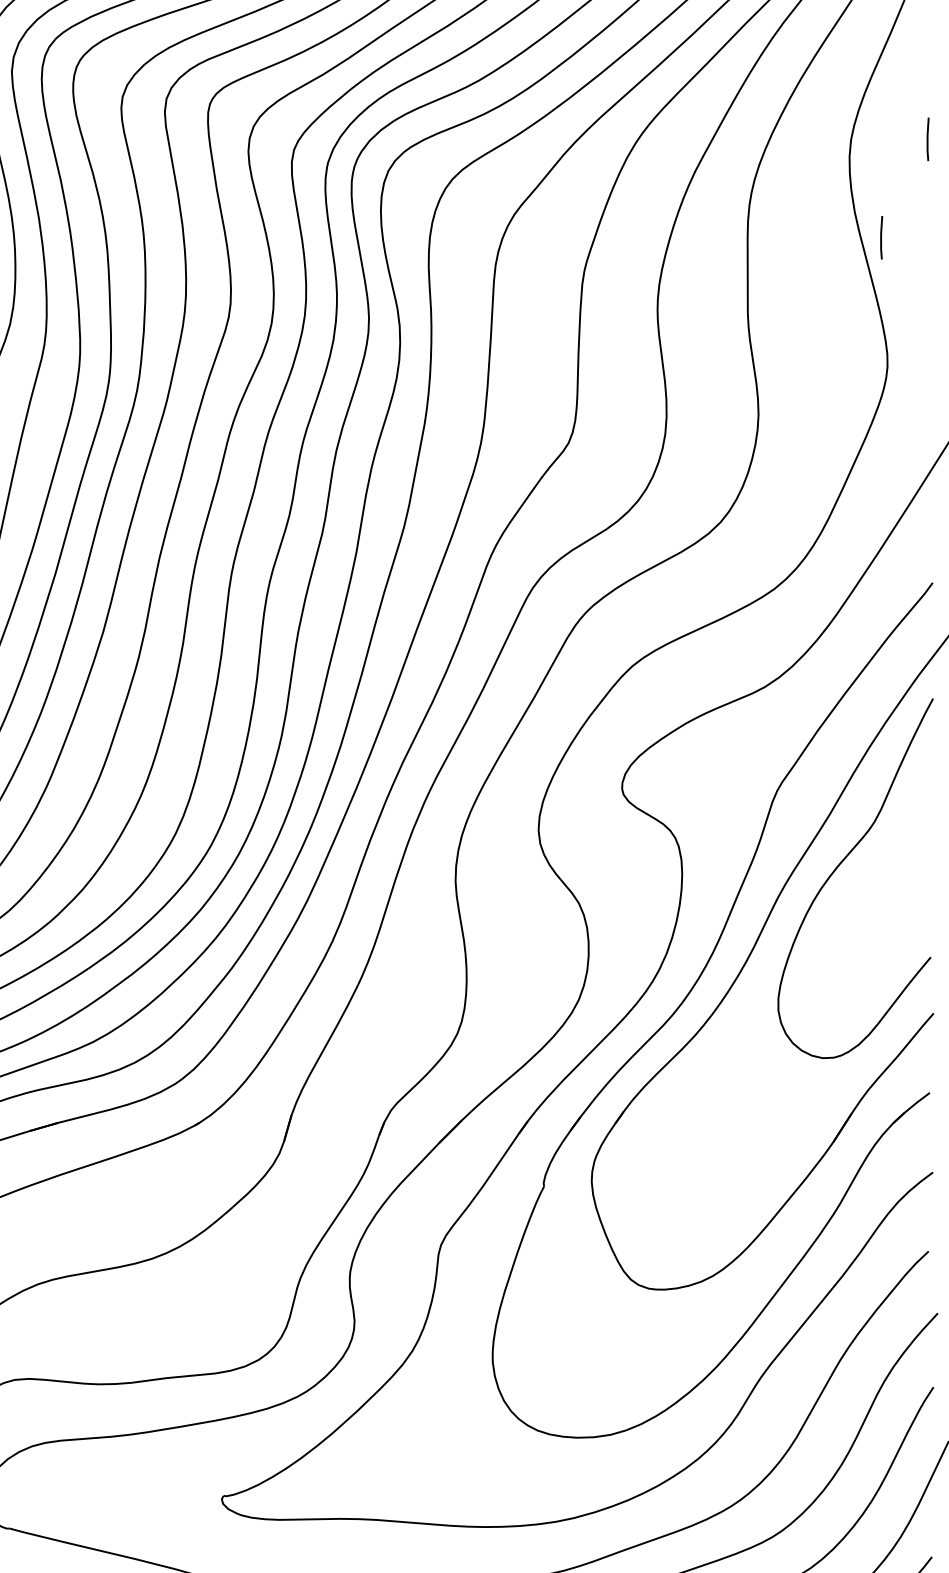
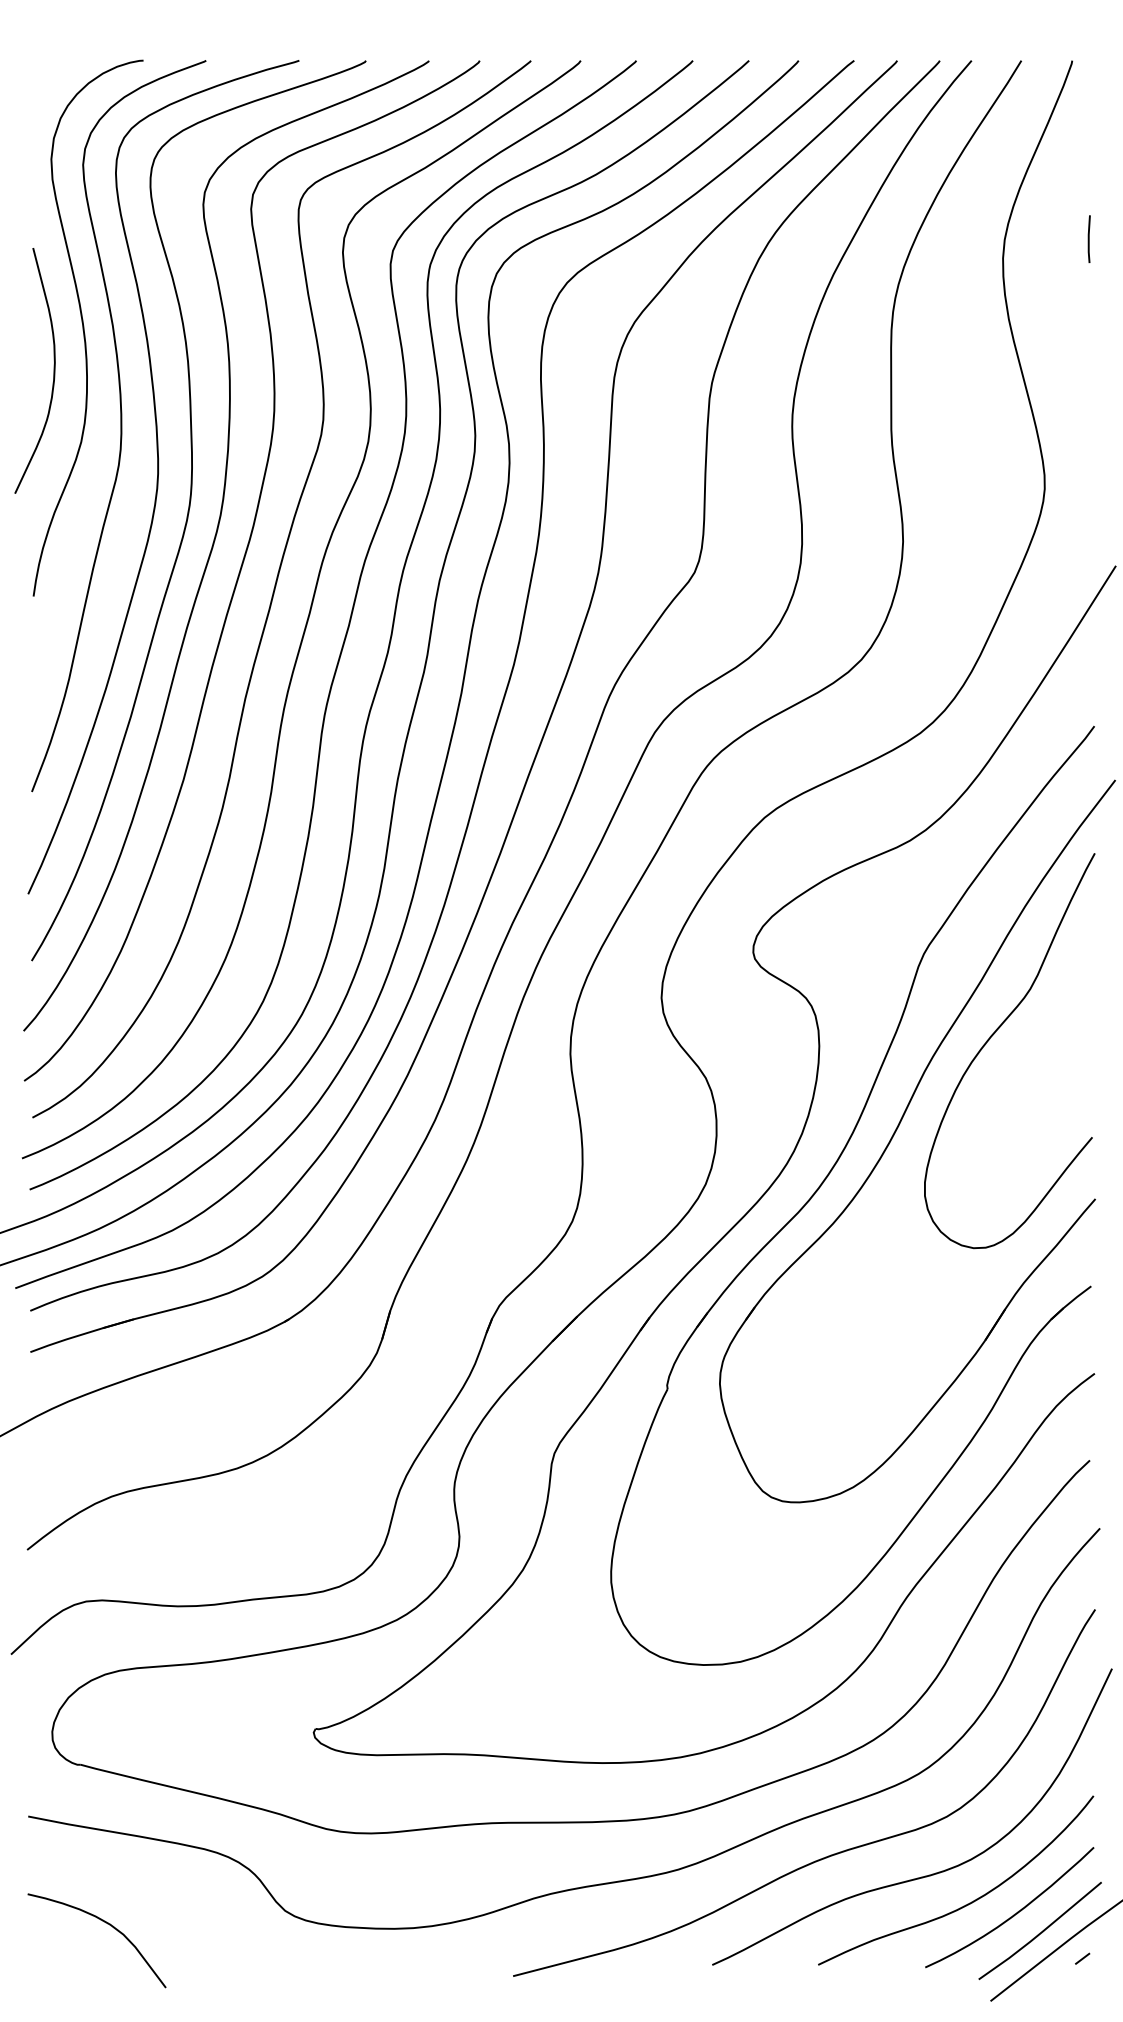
line: (880, 237) -> (1037, 346), removed

